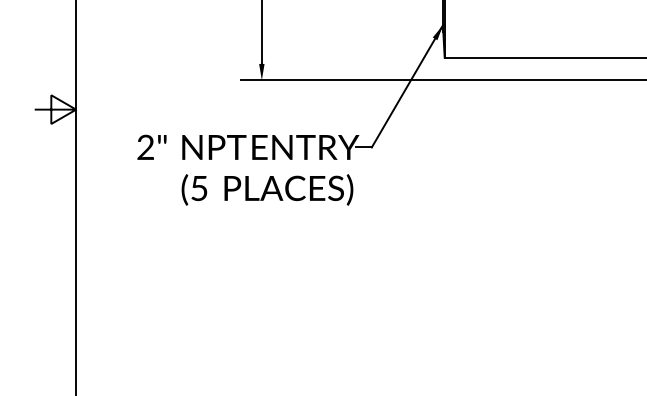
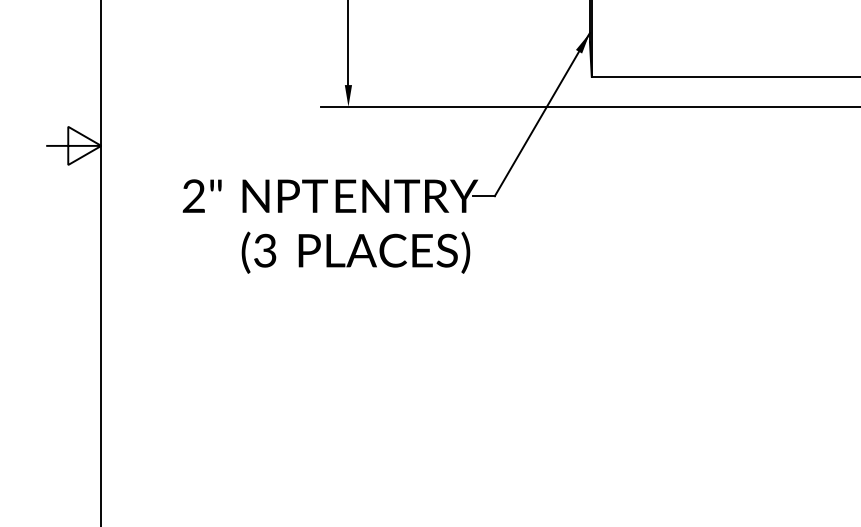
text: (199, 188) -> (265, 250), (5 -> (3

